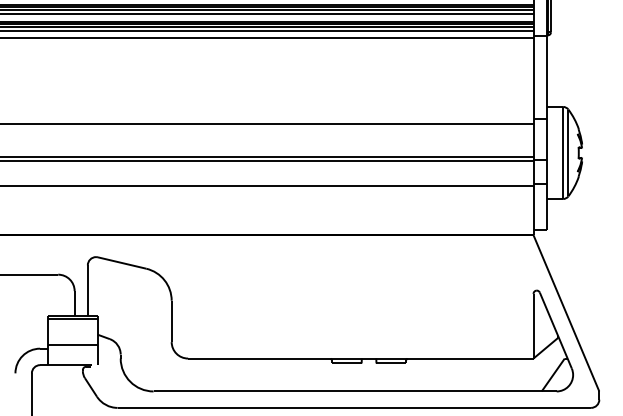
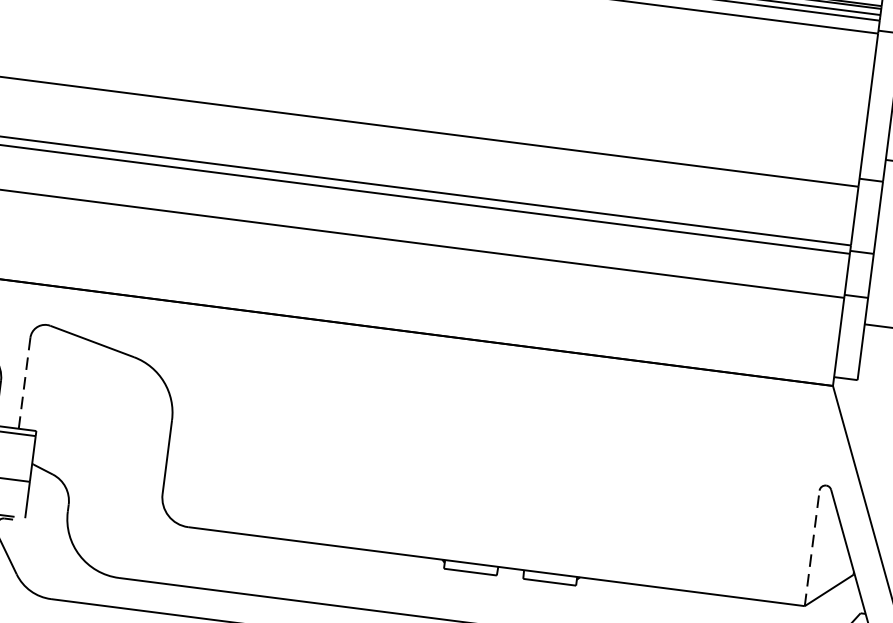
line: (87, 291) -> (23, 384), solid -> dashed
line: (533, 325) -> (812, 547), solid -> dashed

